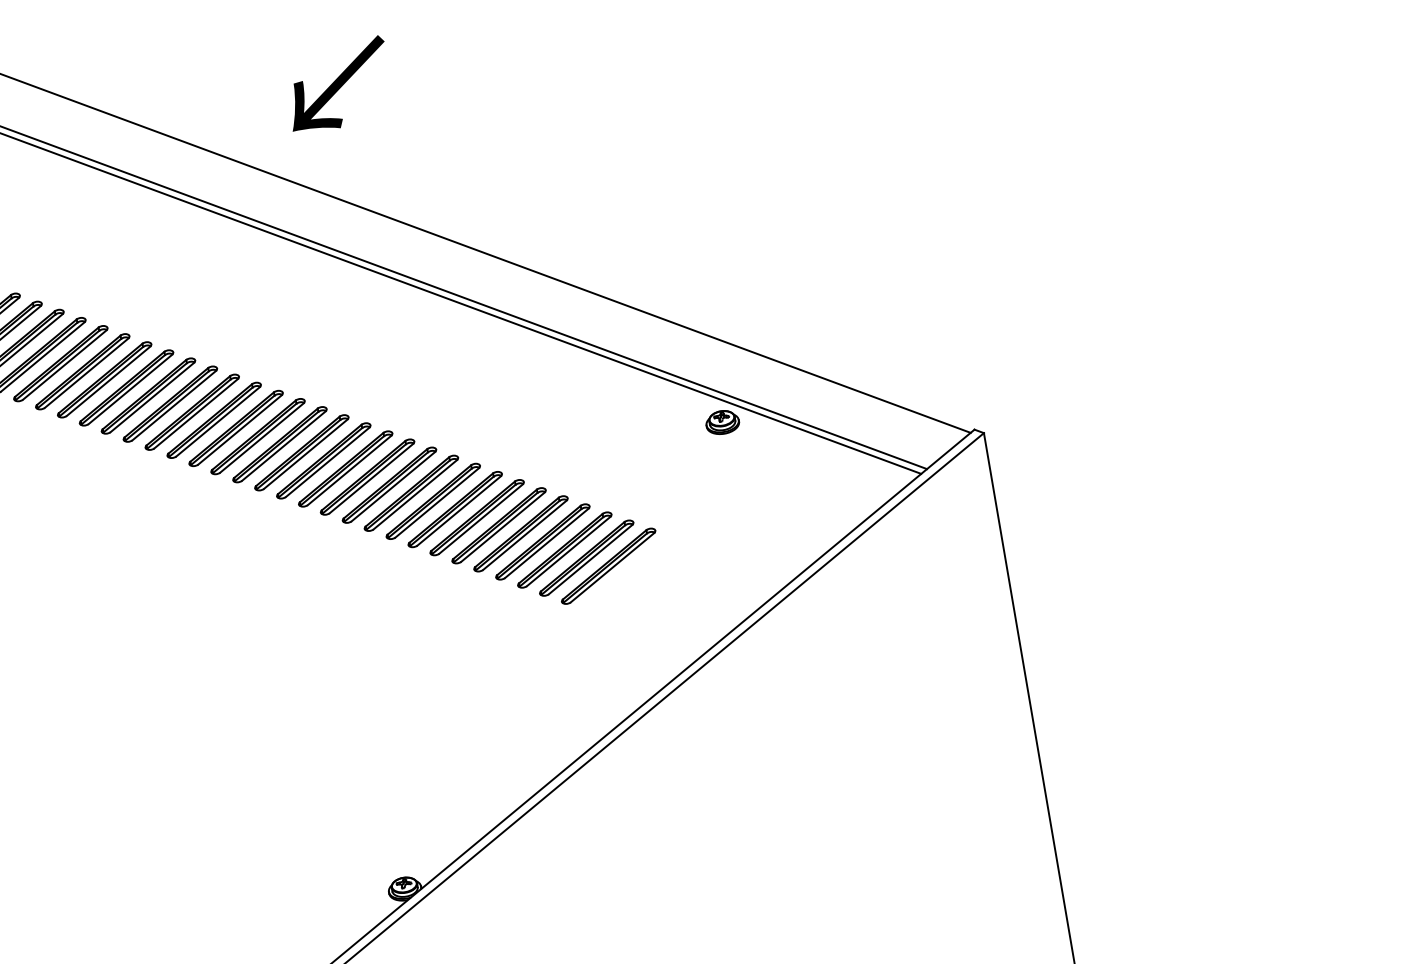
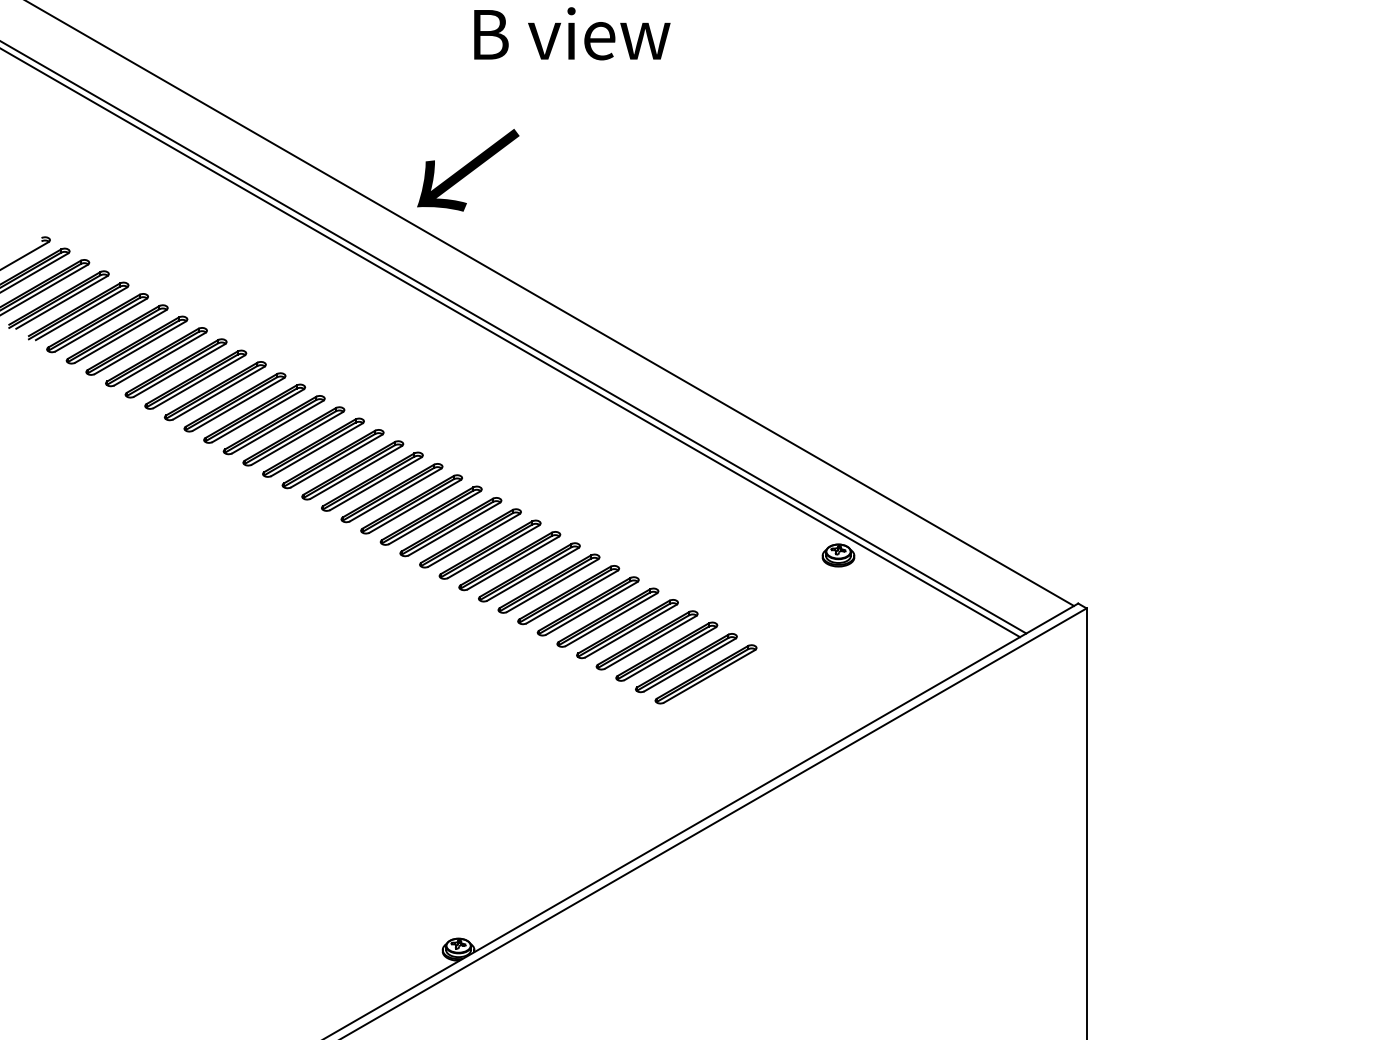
text: (338, 85) -> (468, 170), moved

